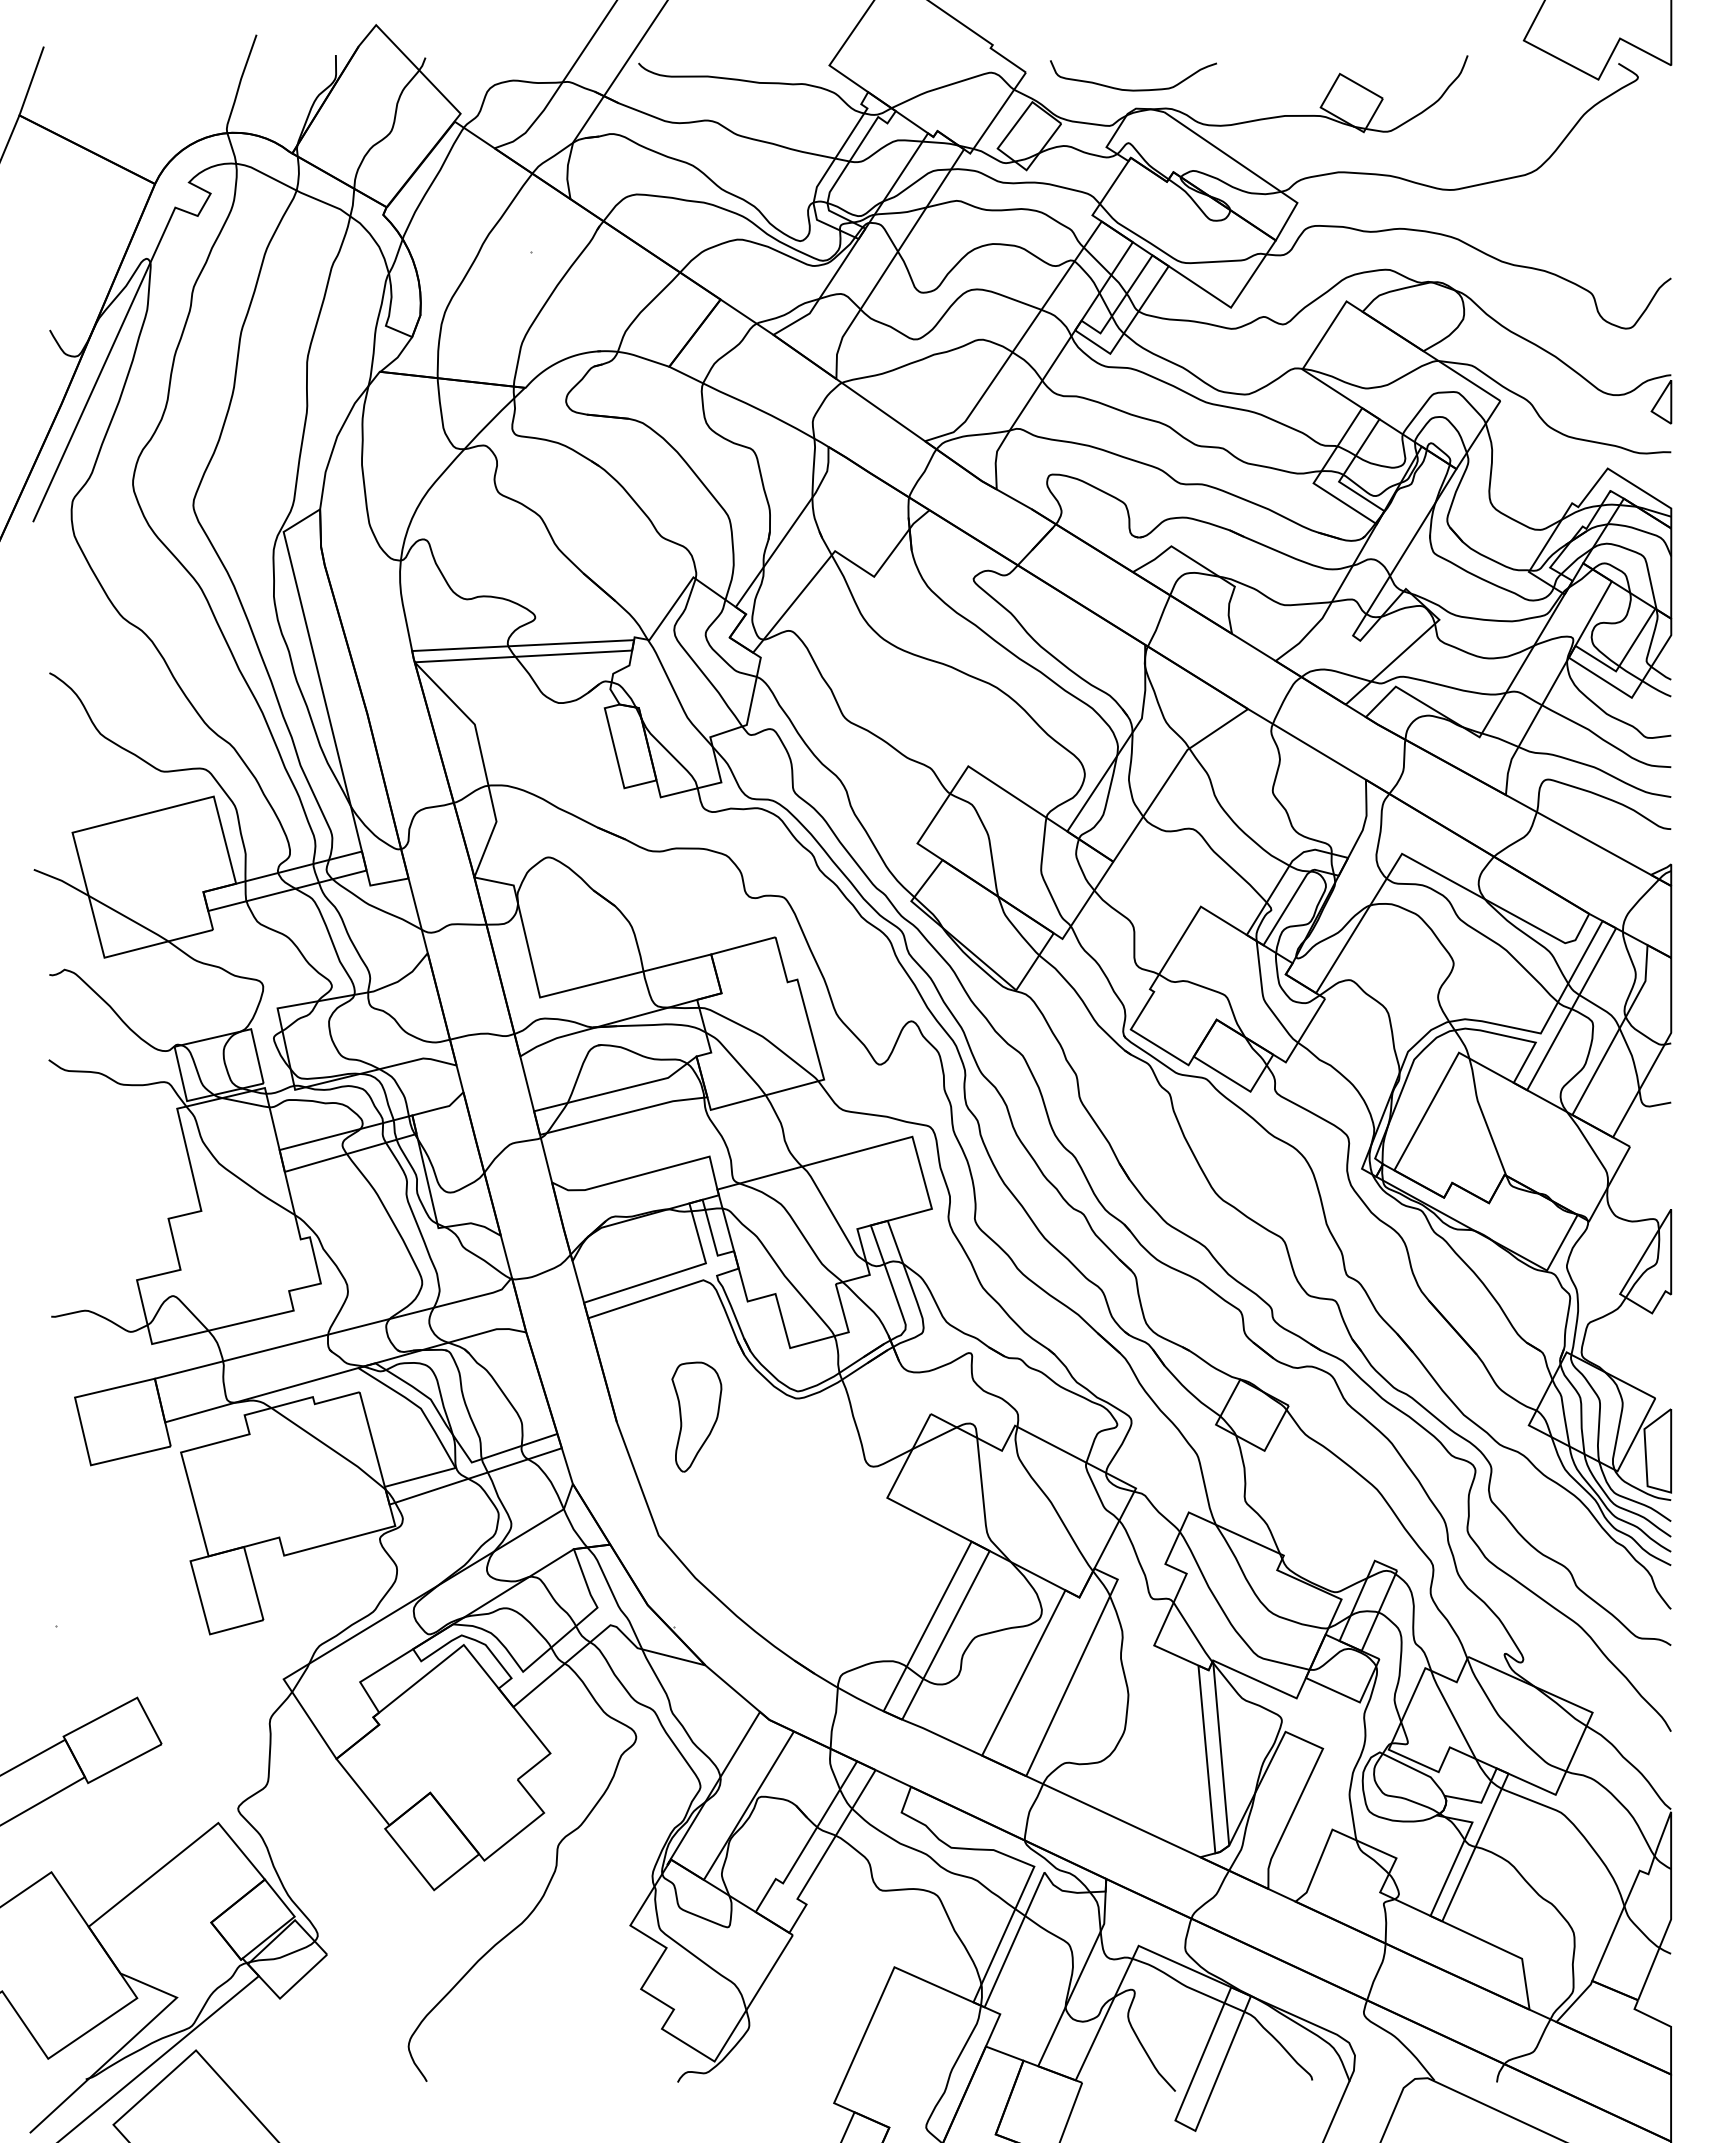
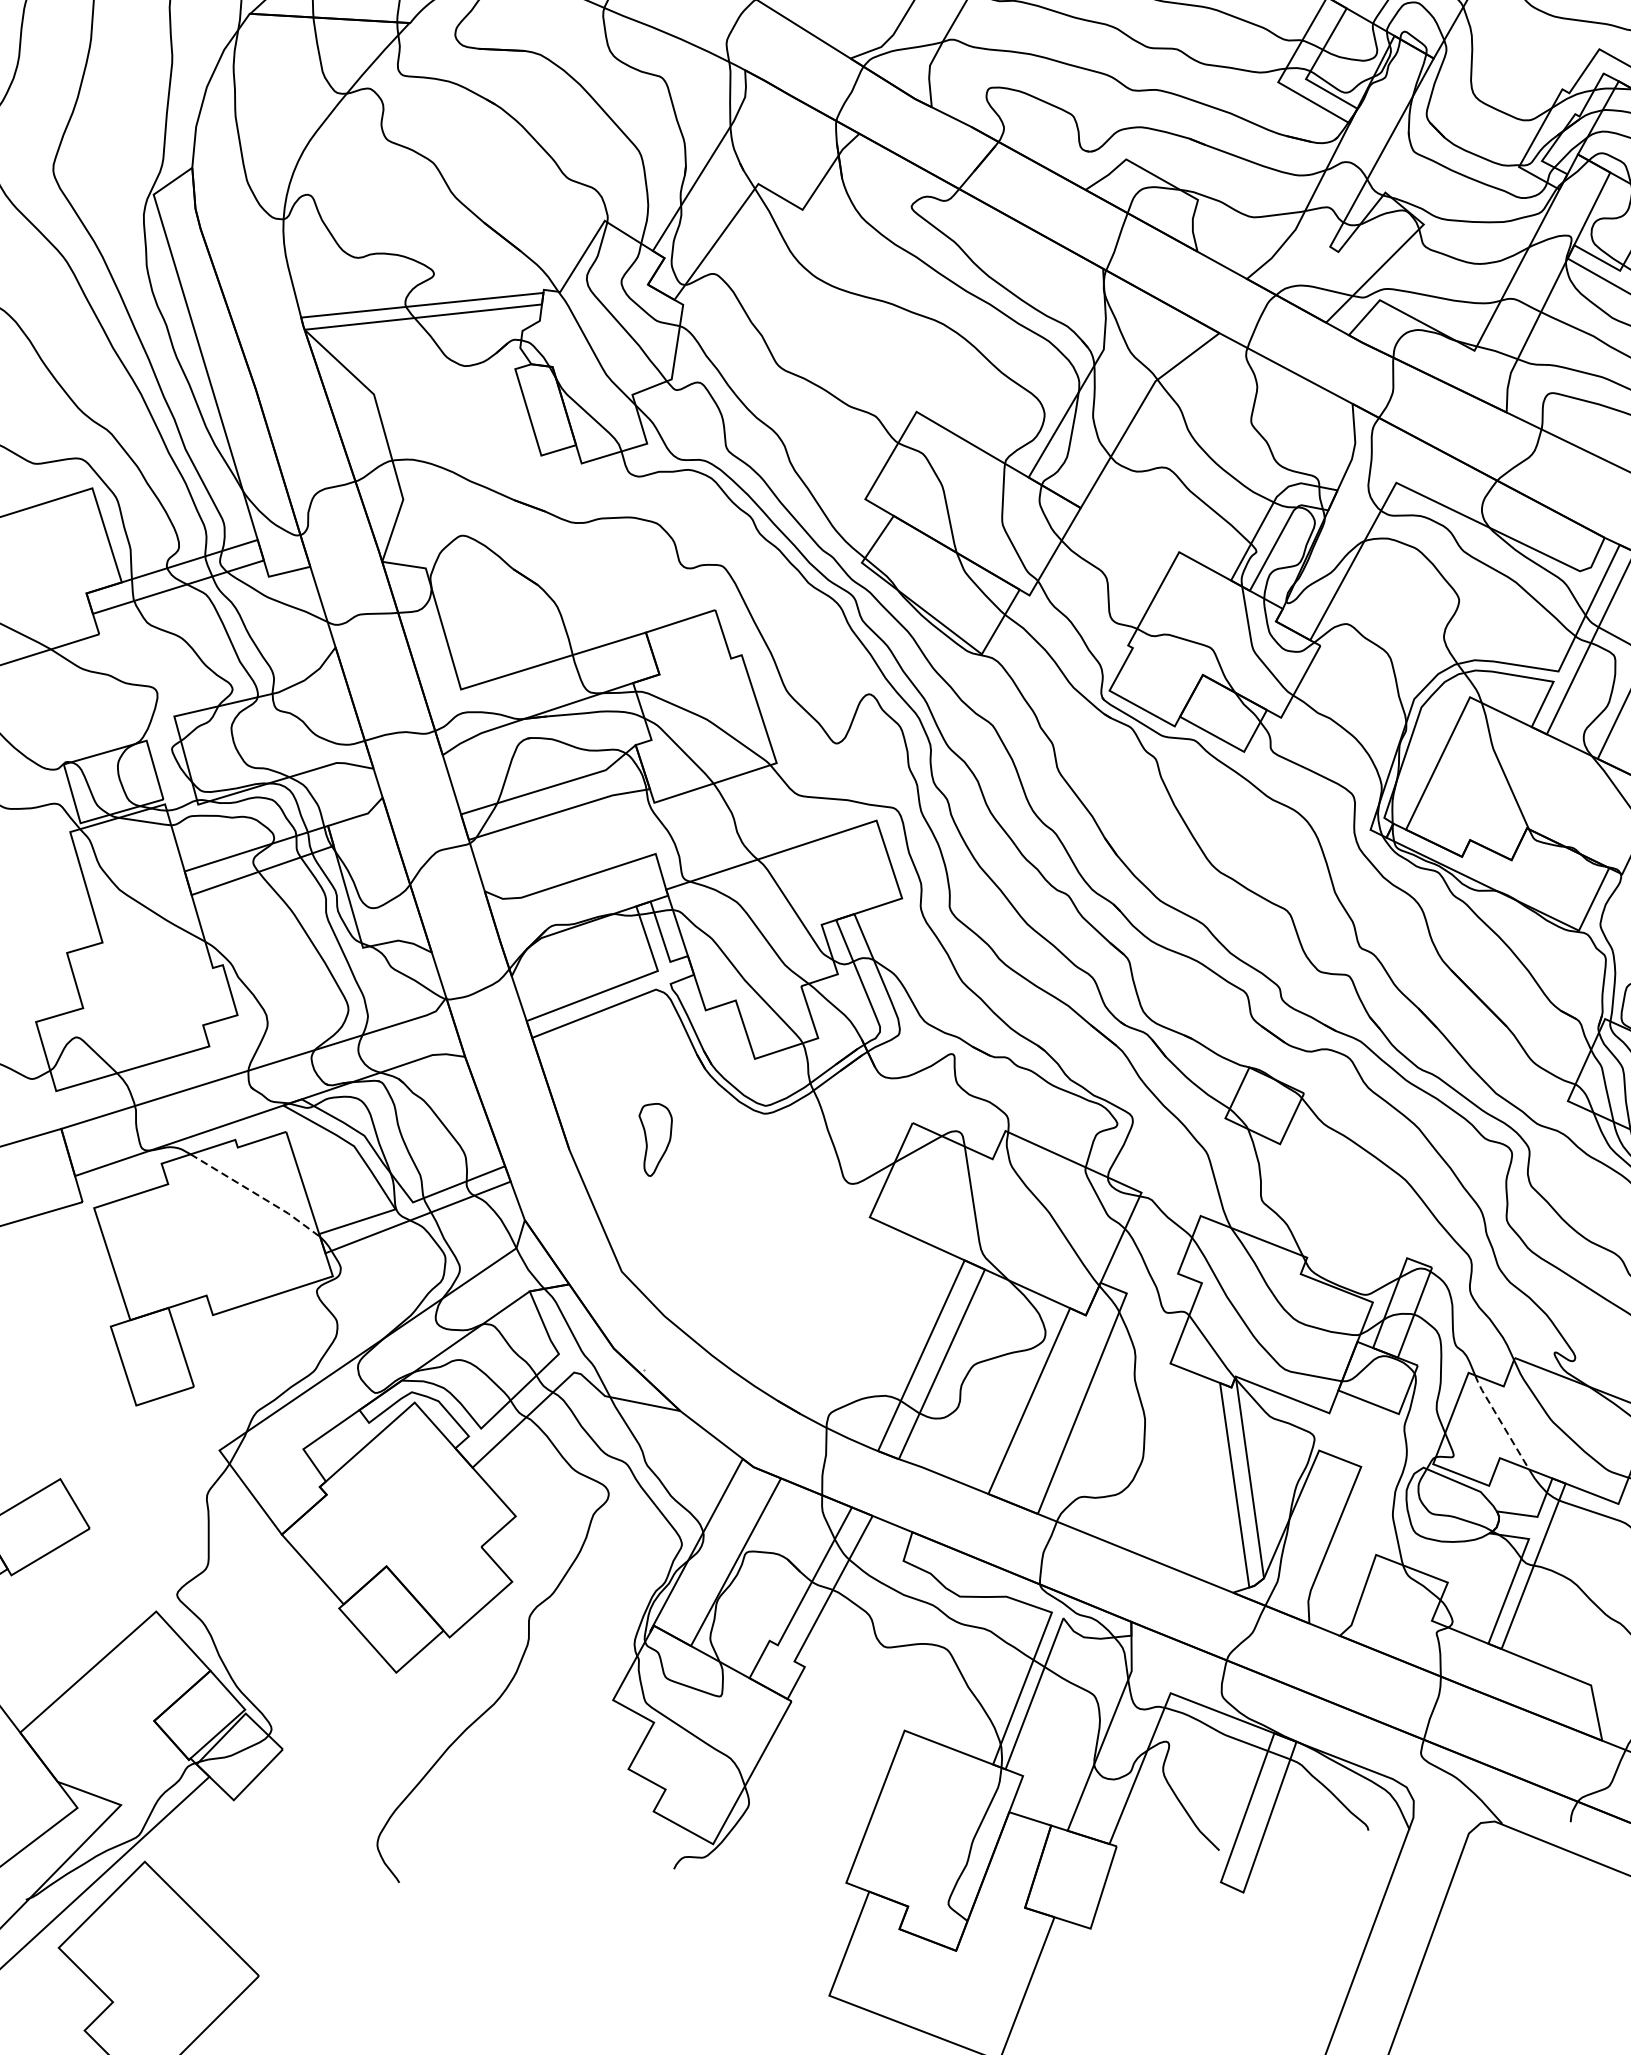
part: (696, 1416) -> (656, 1139), size x0.6
line: (330, 1448) -> (257, 1195), solid -> dashed
line: (1452, 1714) -> (1500, 1421), solid -> dashed

